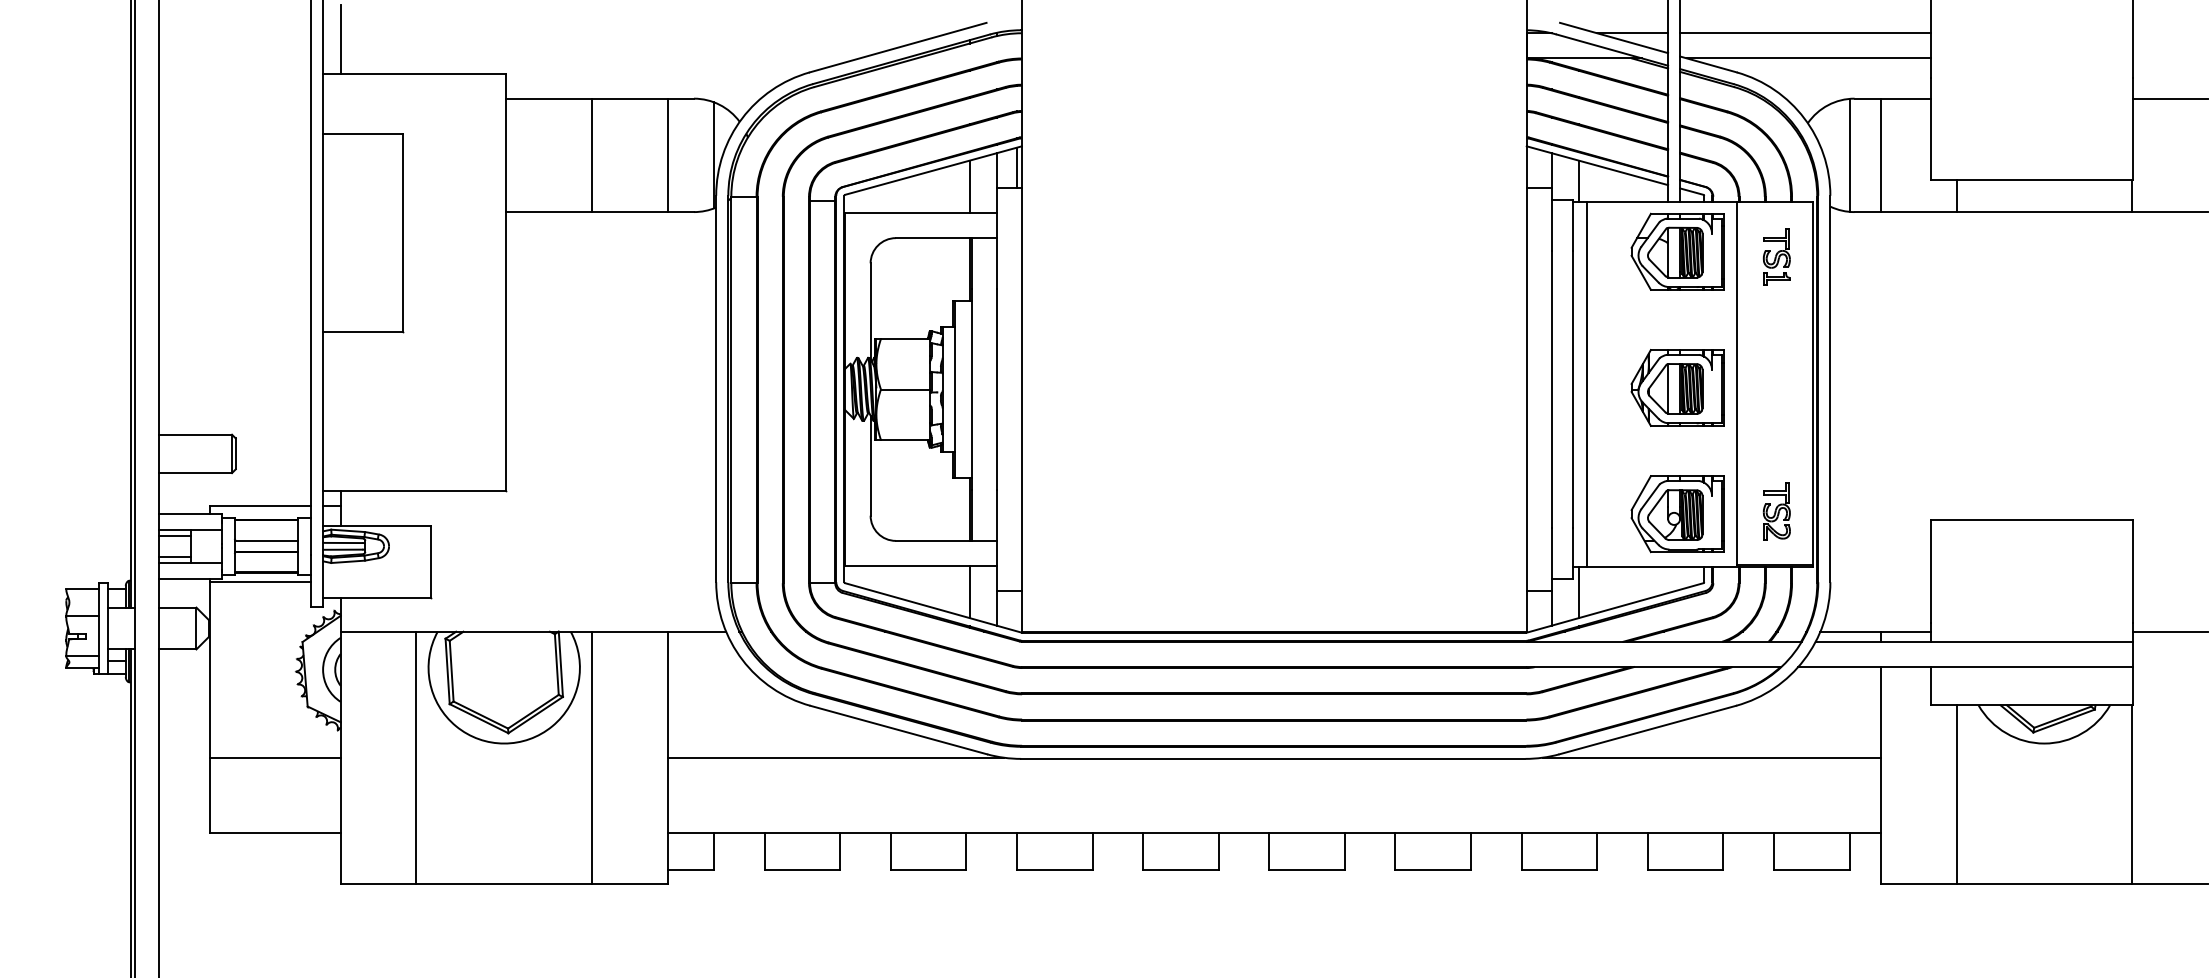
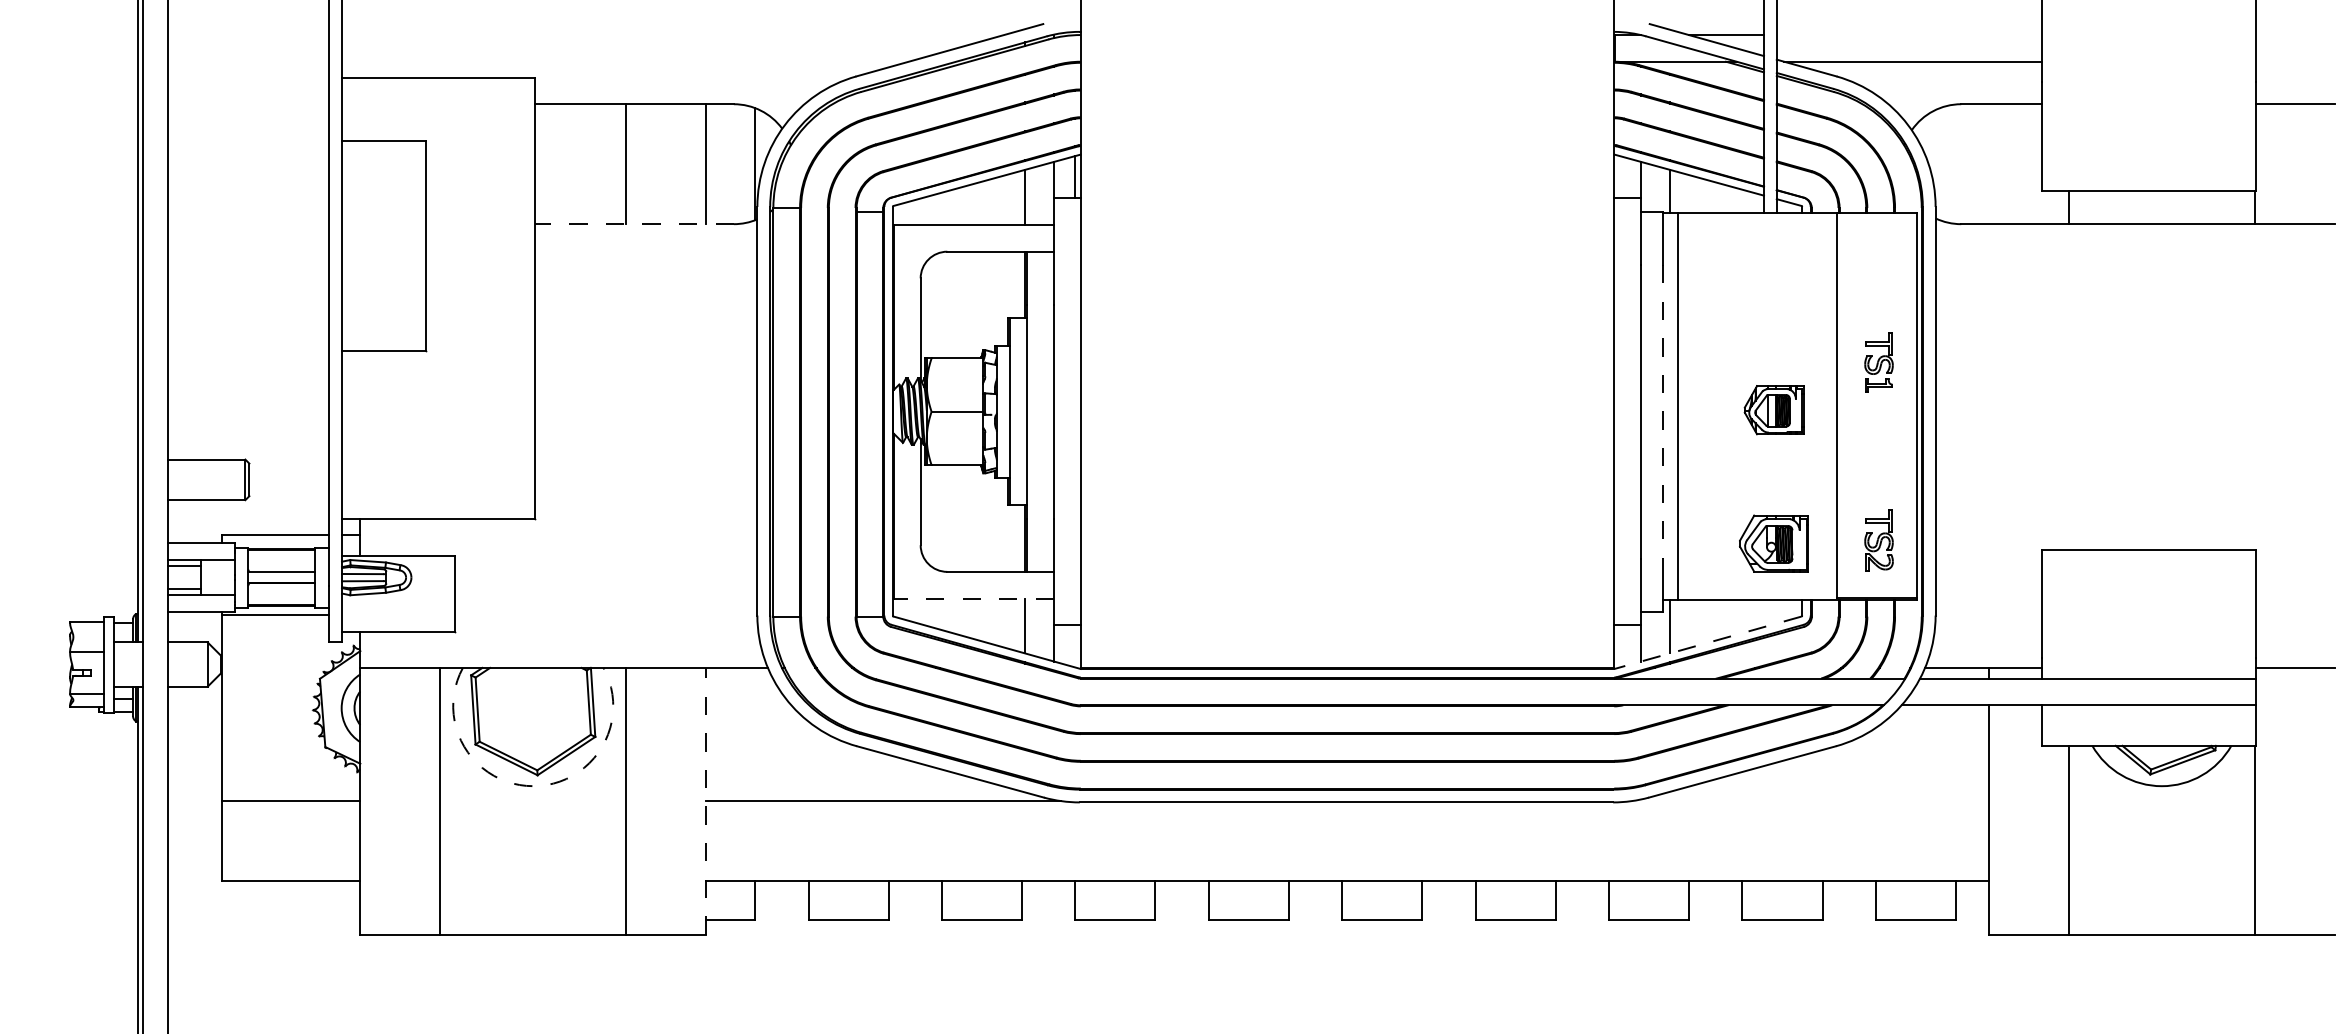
line: (1805, 33) -> (1909, 35), removed
line: (340, 39) -> (360, 41), removed
line: (1849, 154) -> (1955, 163), removed
line: (1880, 155) -> (1988, 164), removed
line: (600, 212) -> (635, 224), solid -> dashed
part: (1677, 251) -> (1773, 265), removed
part: (1776, 256) -> (1878, 362), moved
part: (1677, 387) -> (1773, 409), size x0.6
line: (1572, 389) -> (1662, 411), solid -> dashed
part: (1677, 514) -> (1773, 543), size x0.7
line: (921, 566) -> (974, 598), solid -> dashed
line: (1615, 607) -> (1708, 642), solid -> dashed
arc: (504, 743) -> (533, 786), solid -> dashed
line: (667, 757) -> (705, 800), solid -> dashed
line: (1711, 757) -> (1809, 800), removed

